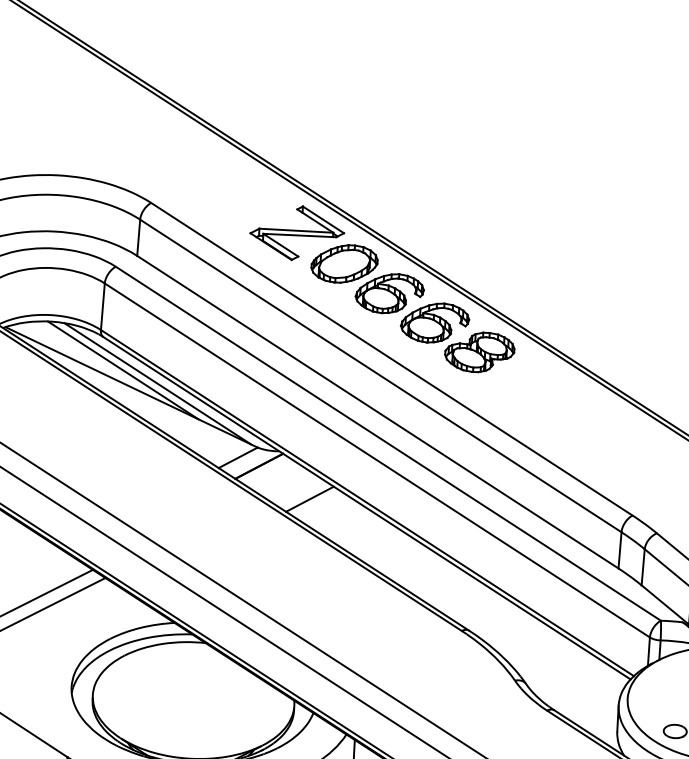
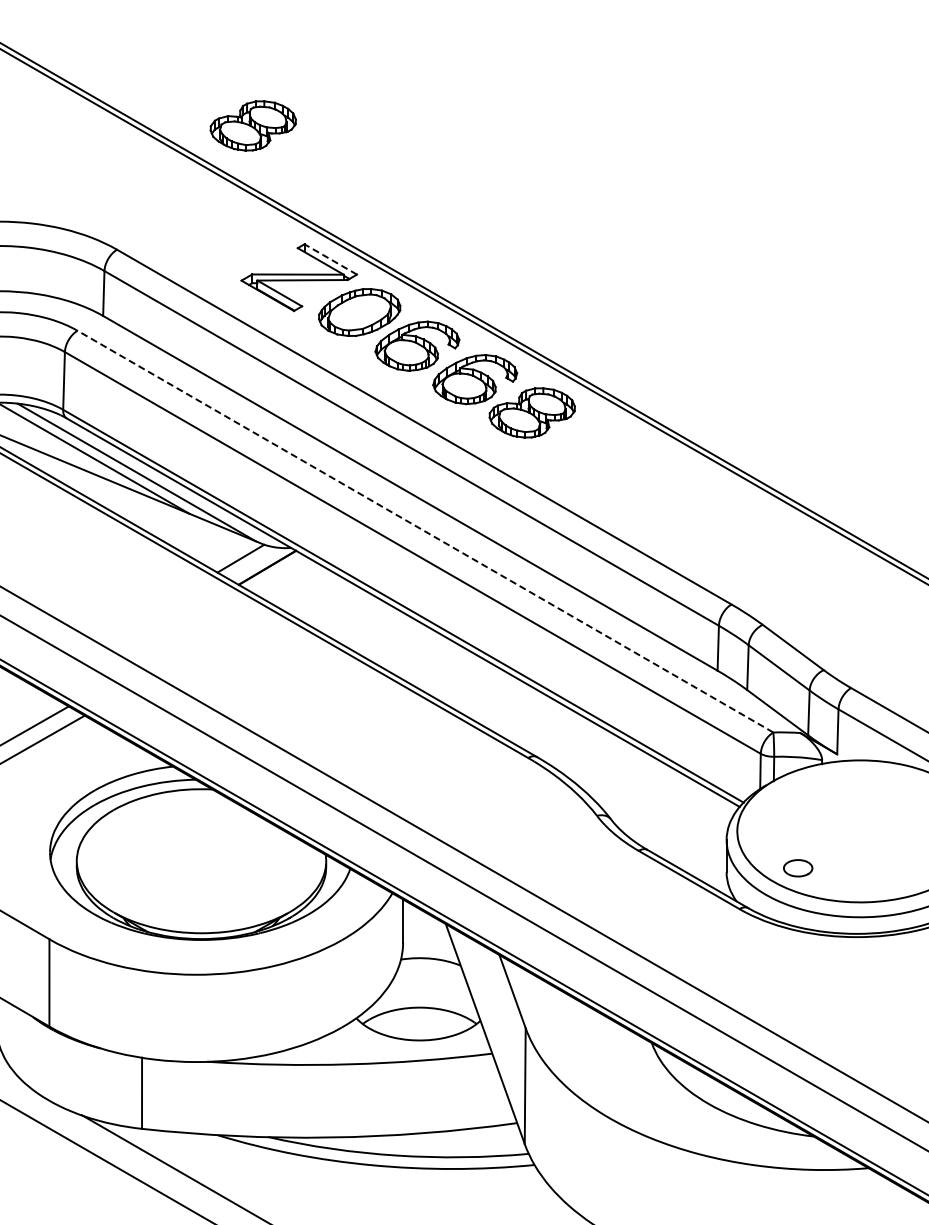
part: (265, 108) -> (252, 125), added
line: (323, 219) -> (330, 259), solid -> dashed
line: (388, 443) -> (425, 531), solid -> dashed
line: (309, 499) -> (331, 605), removed

